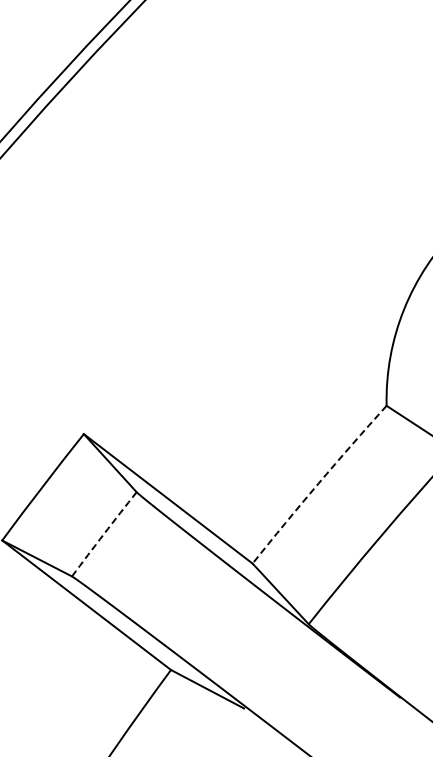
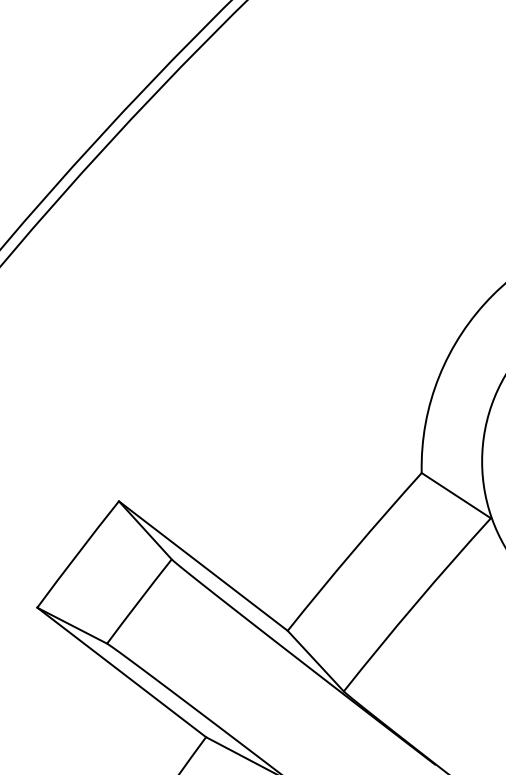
arc: (318, 483) -> (353, 550), dashed -> solid
arc: (104, 534) -> (139, 601), dashed -> solid

